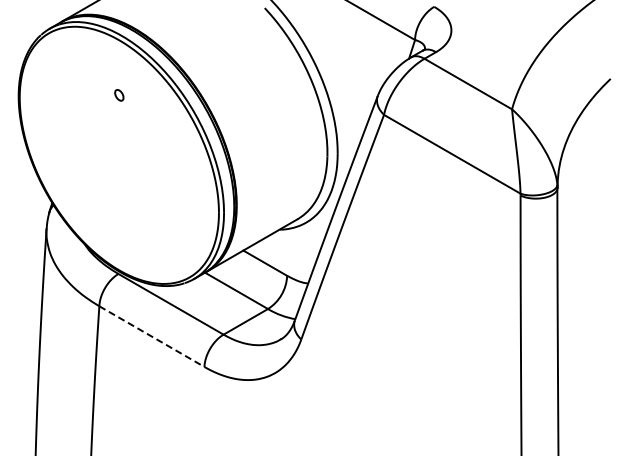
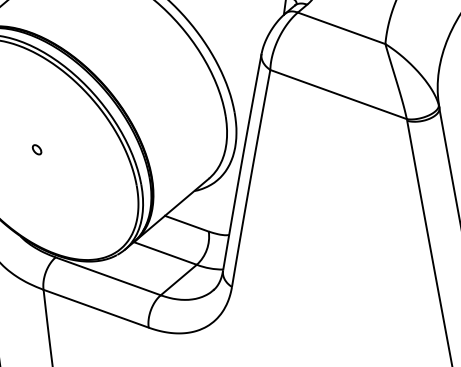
part: (119, 95) -> (37, 149), moved
line: (151, 336) -> (95, 308), dashed -> solid

